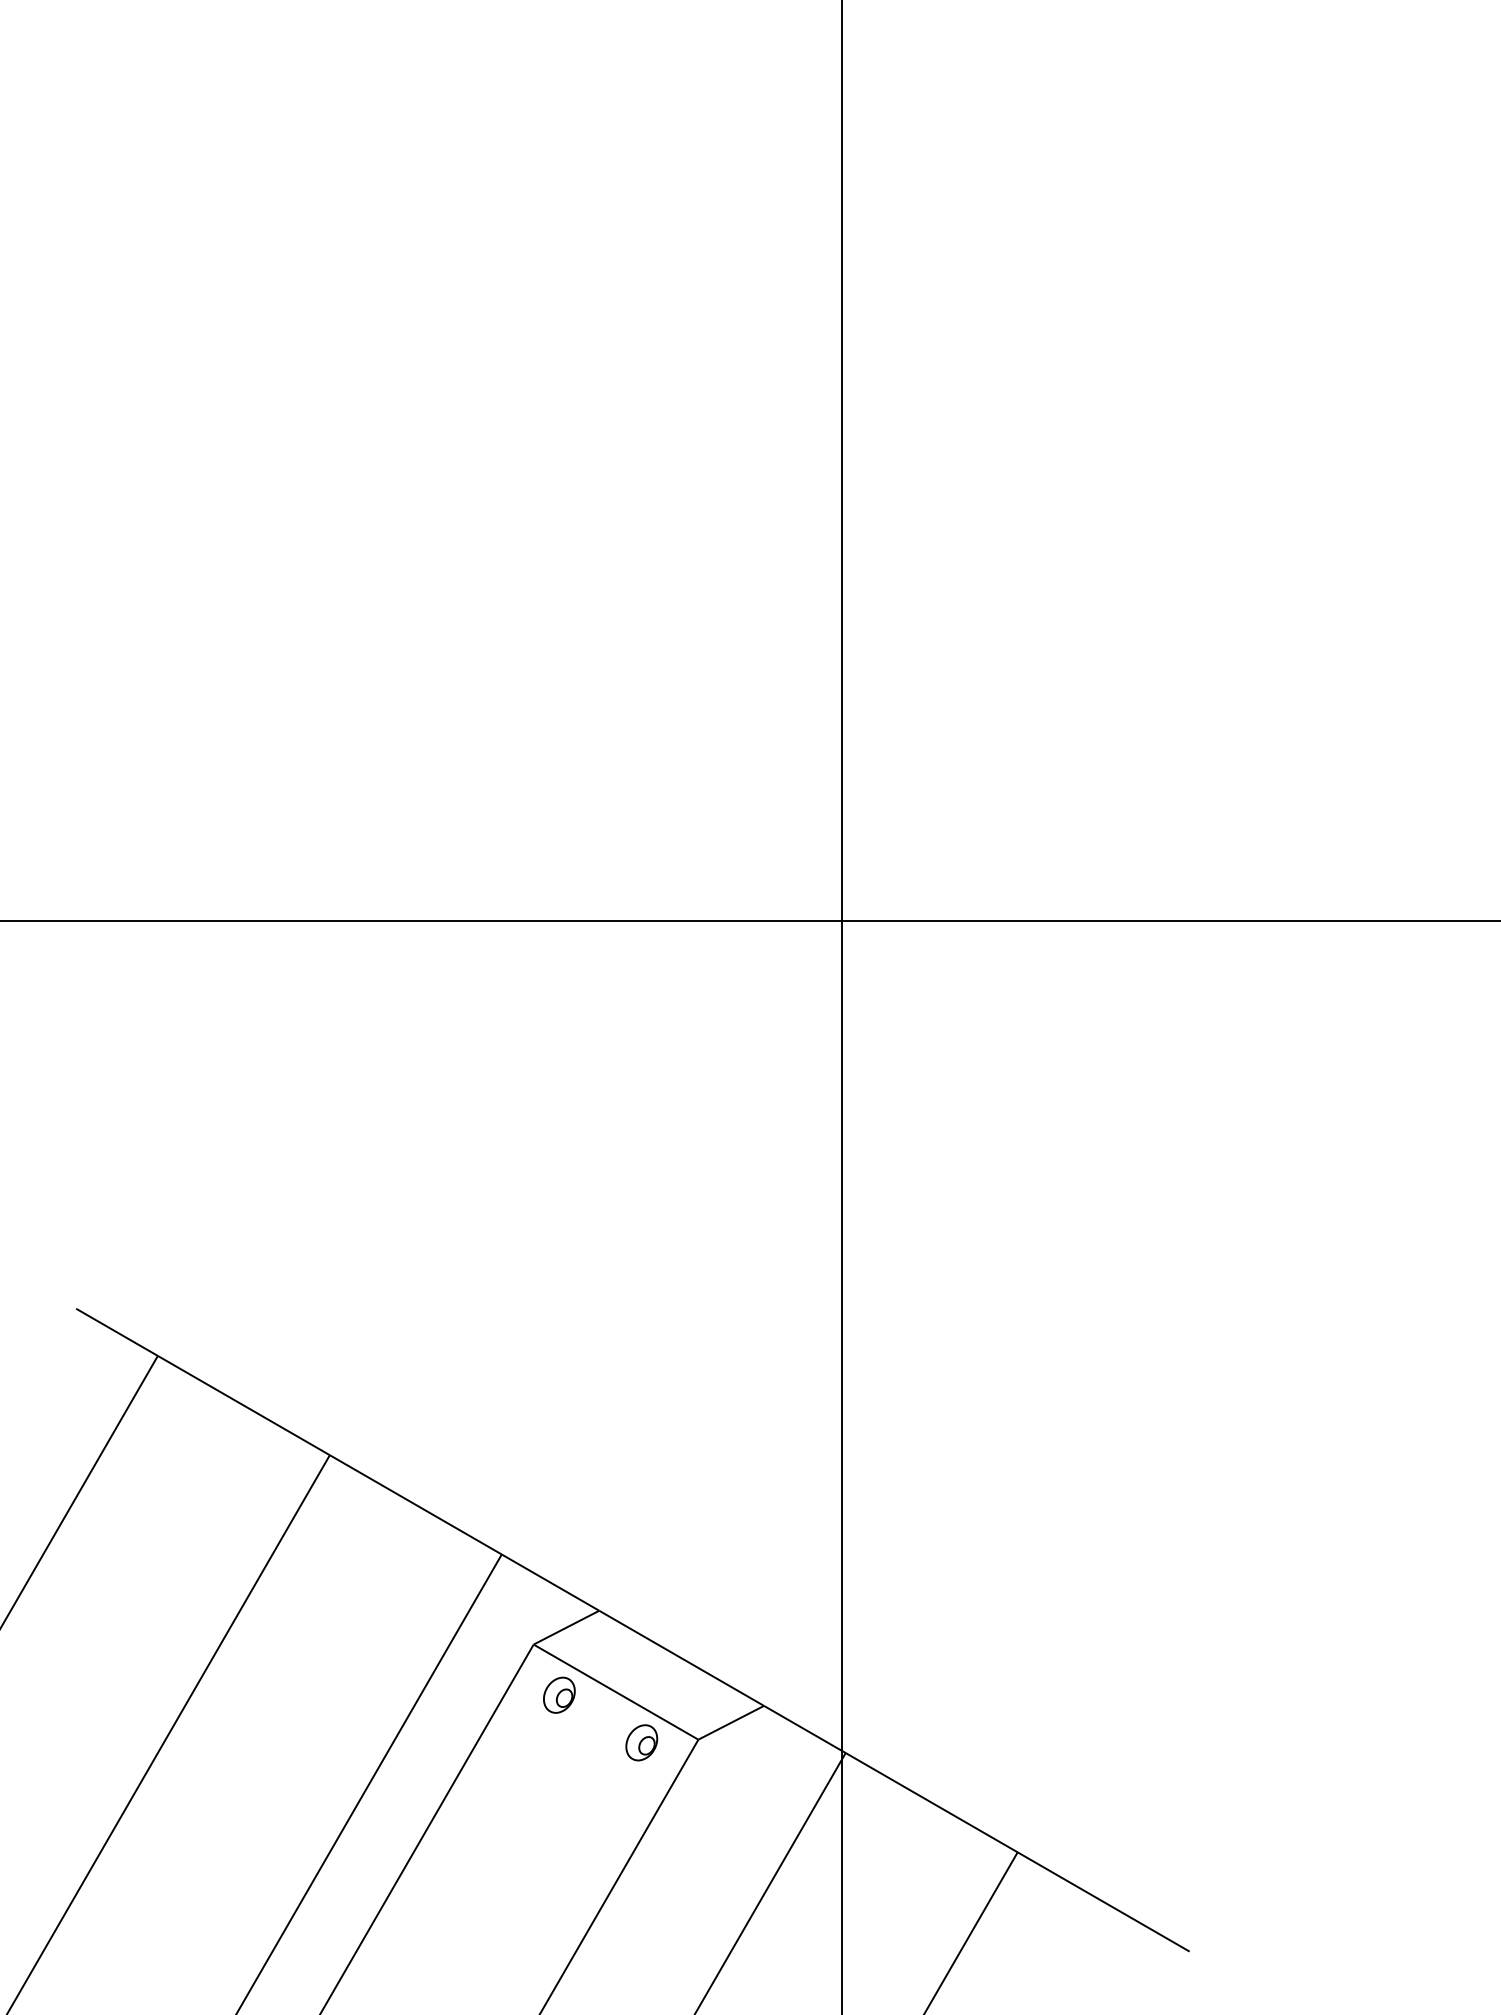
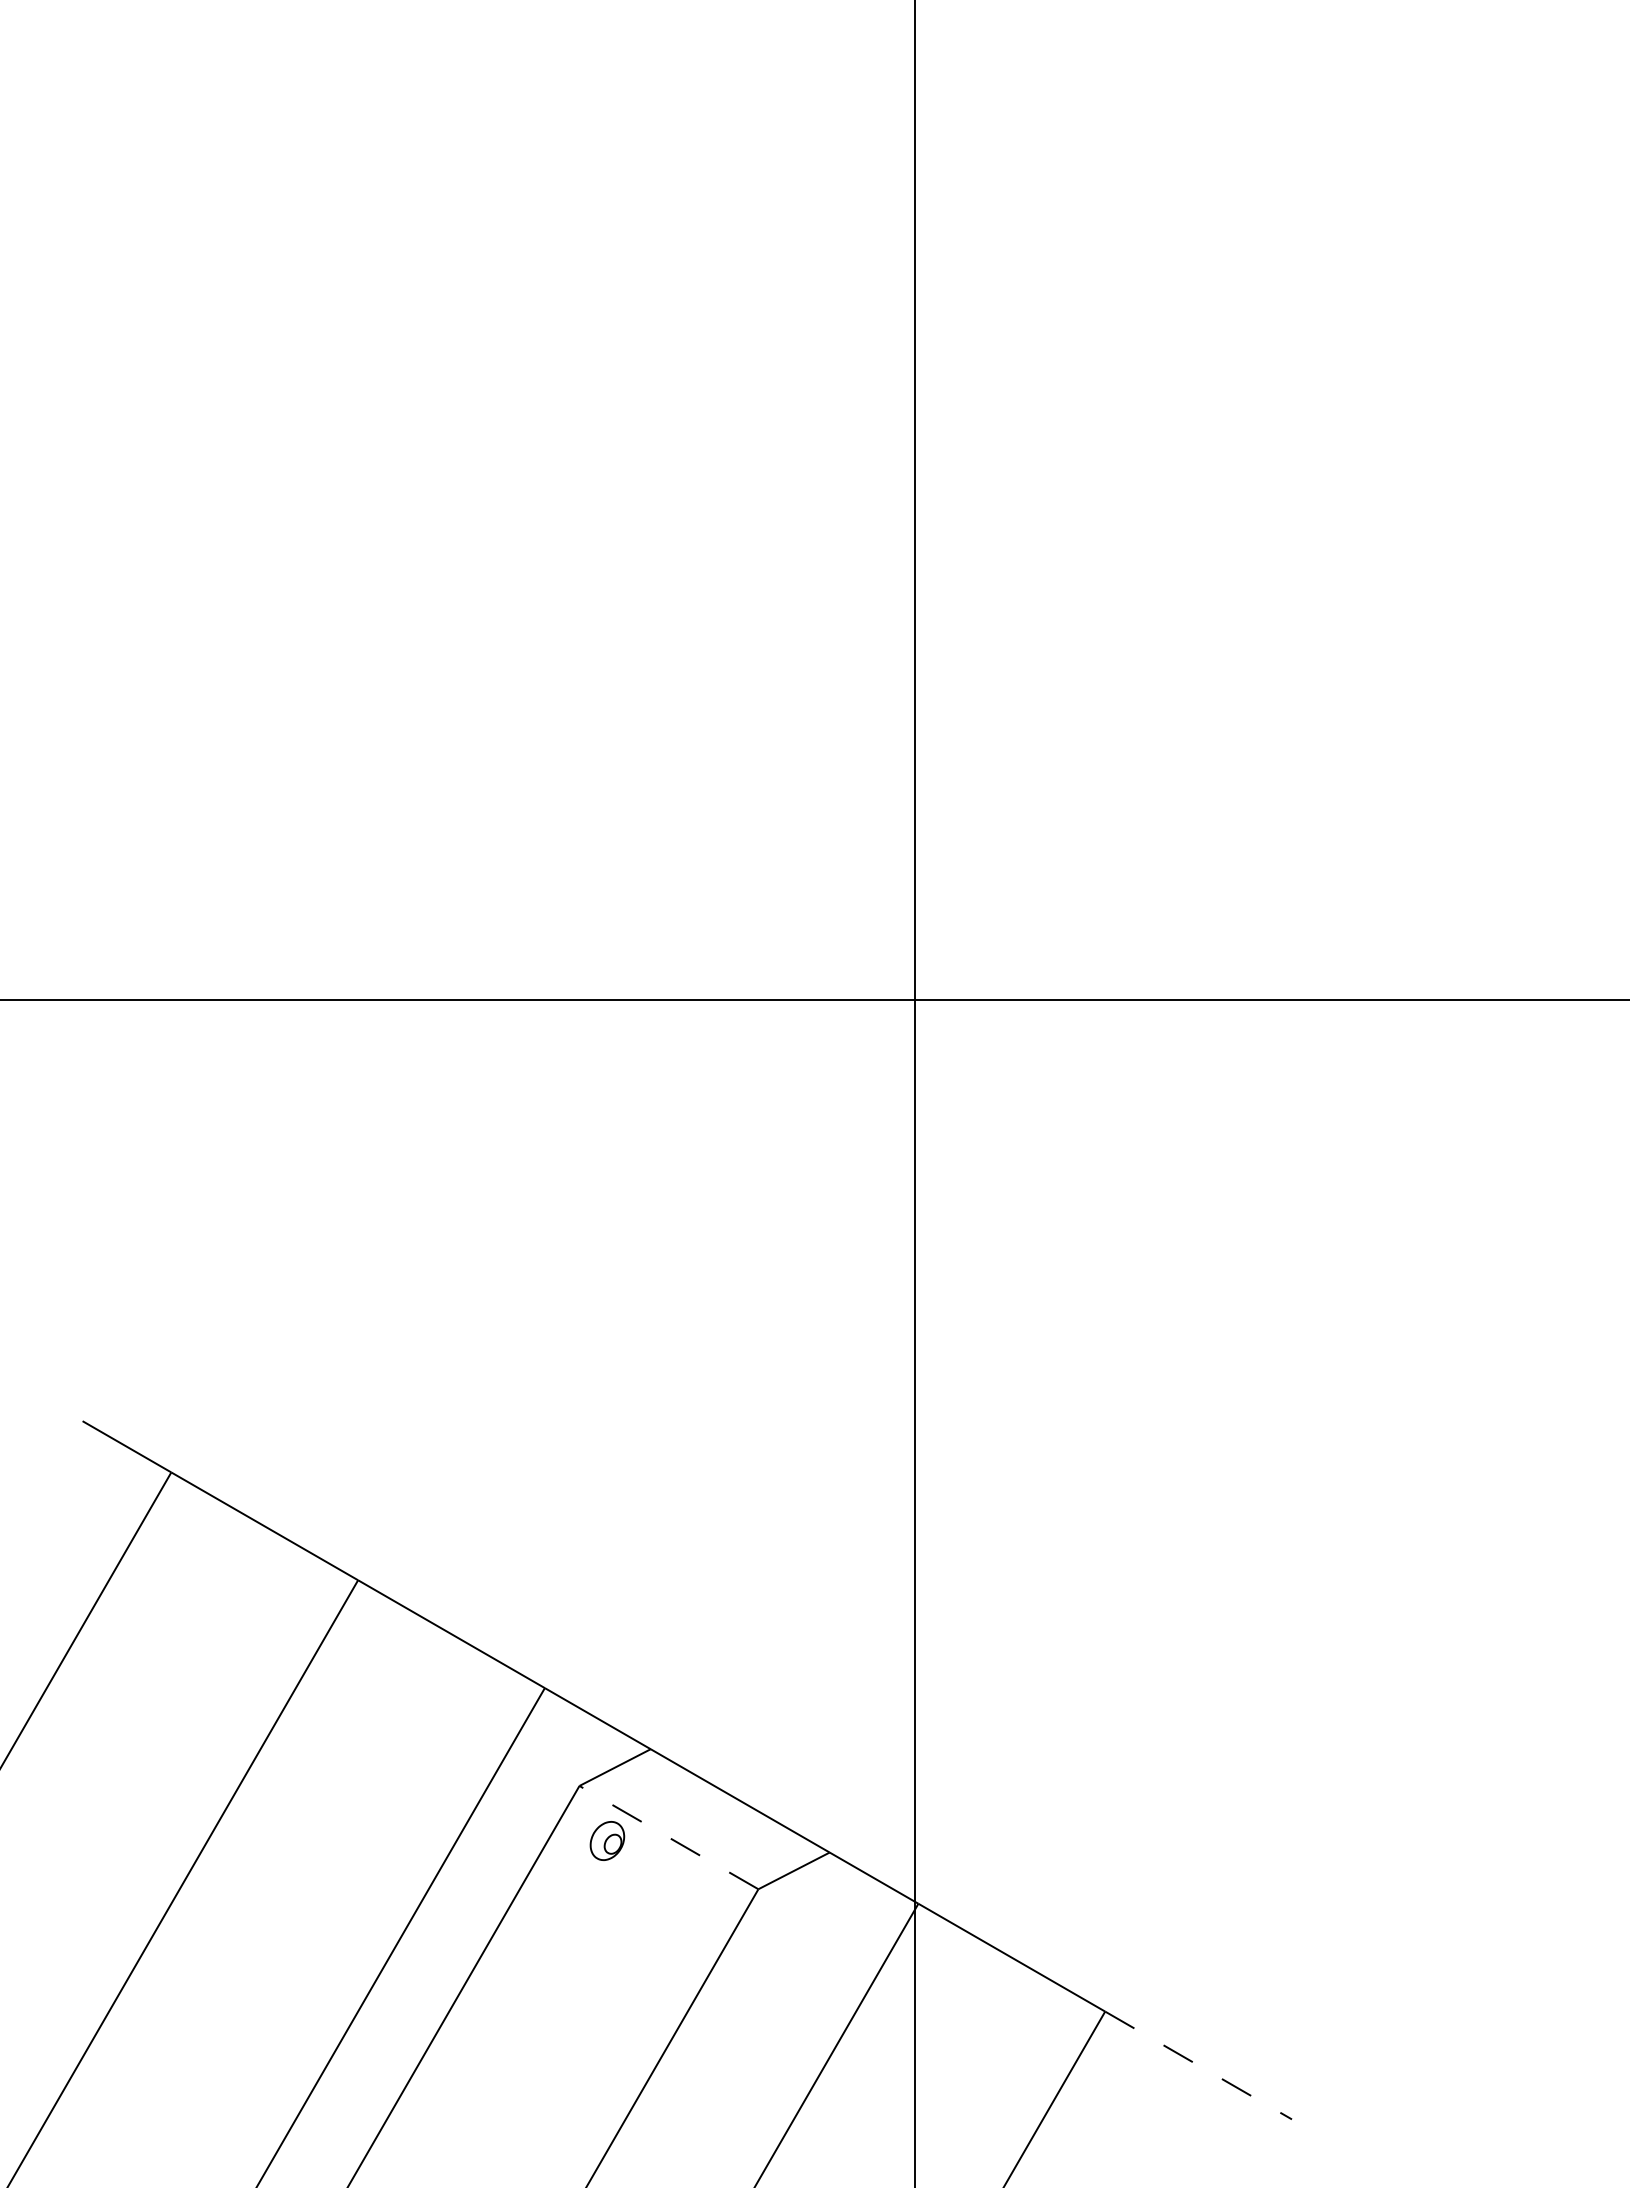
line: (615, 1692) -> (668, 1837), solid -> dashed
part: (641, 1742) -> (696, 1892), removed
line: (1103, 1901) -> (1198, 2065), solid -> dashed

